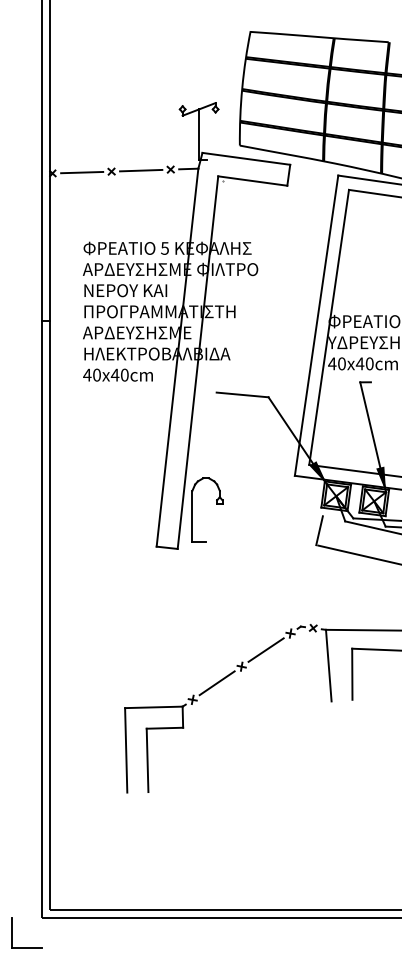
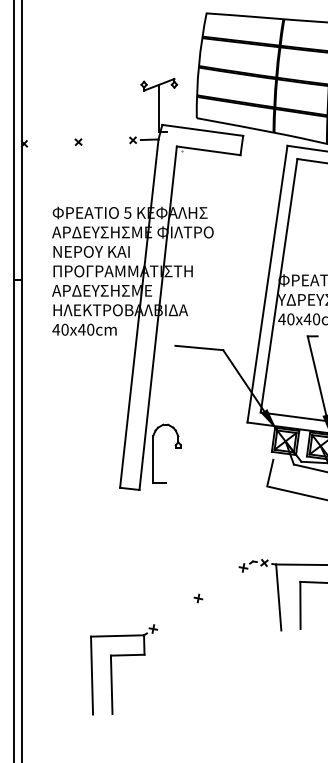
line: (141, 170) -> (106, 141), removed
line: (82, 172) -> (51, 142), removed
line: (265, 649) -> (220, 582), removed
line: (216, 683) -> (175, 613), removed

